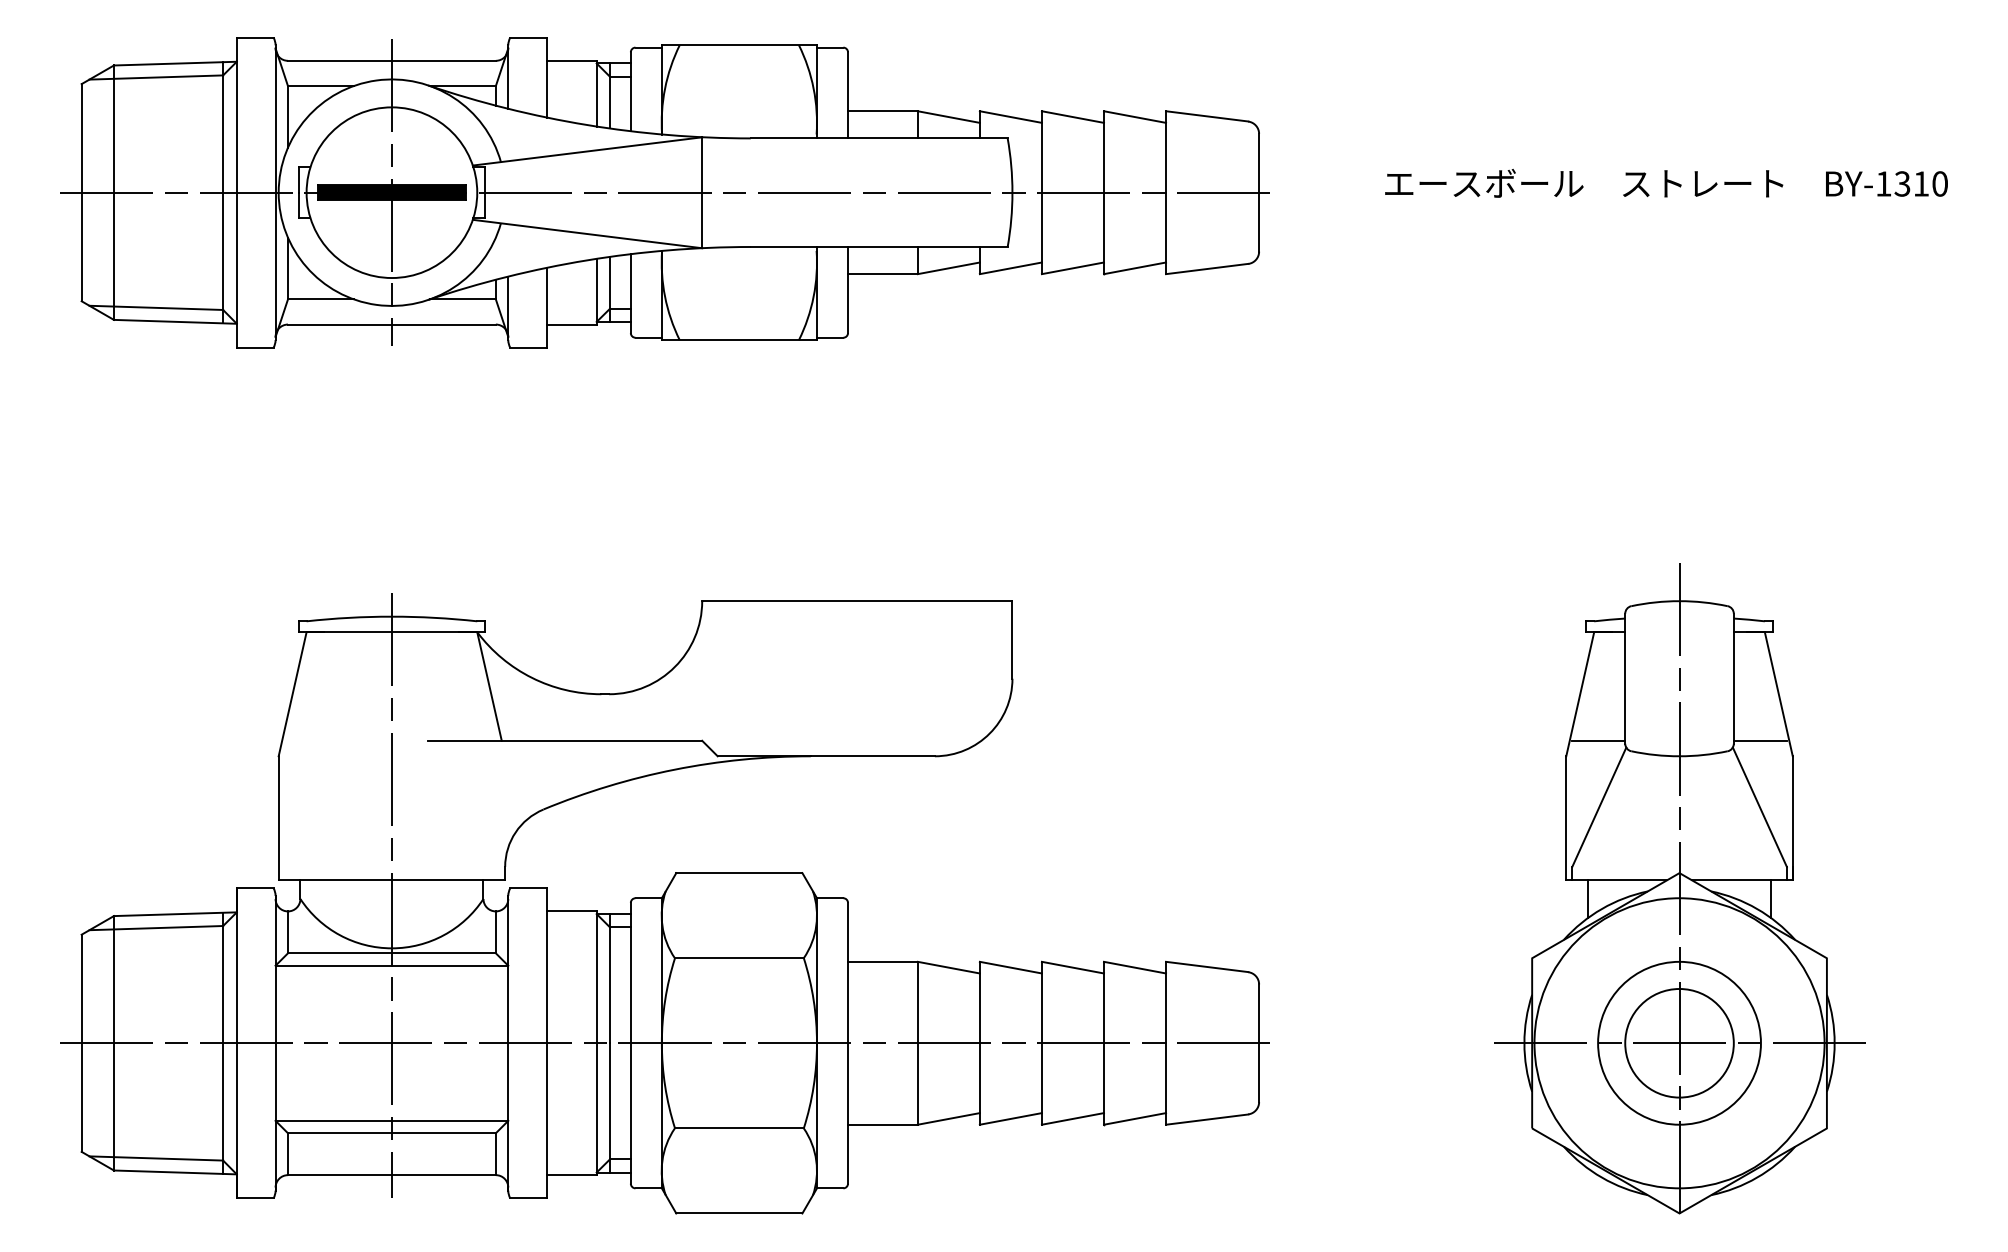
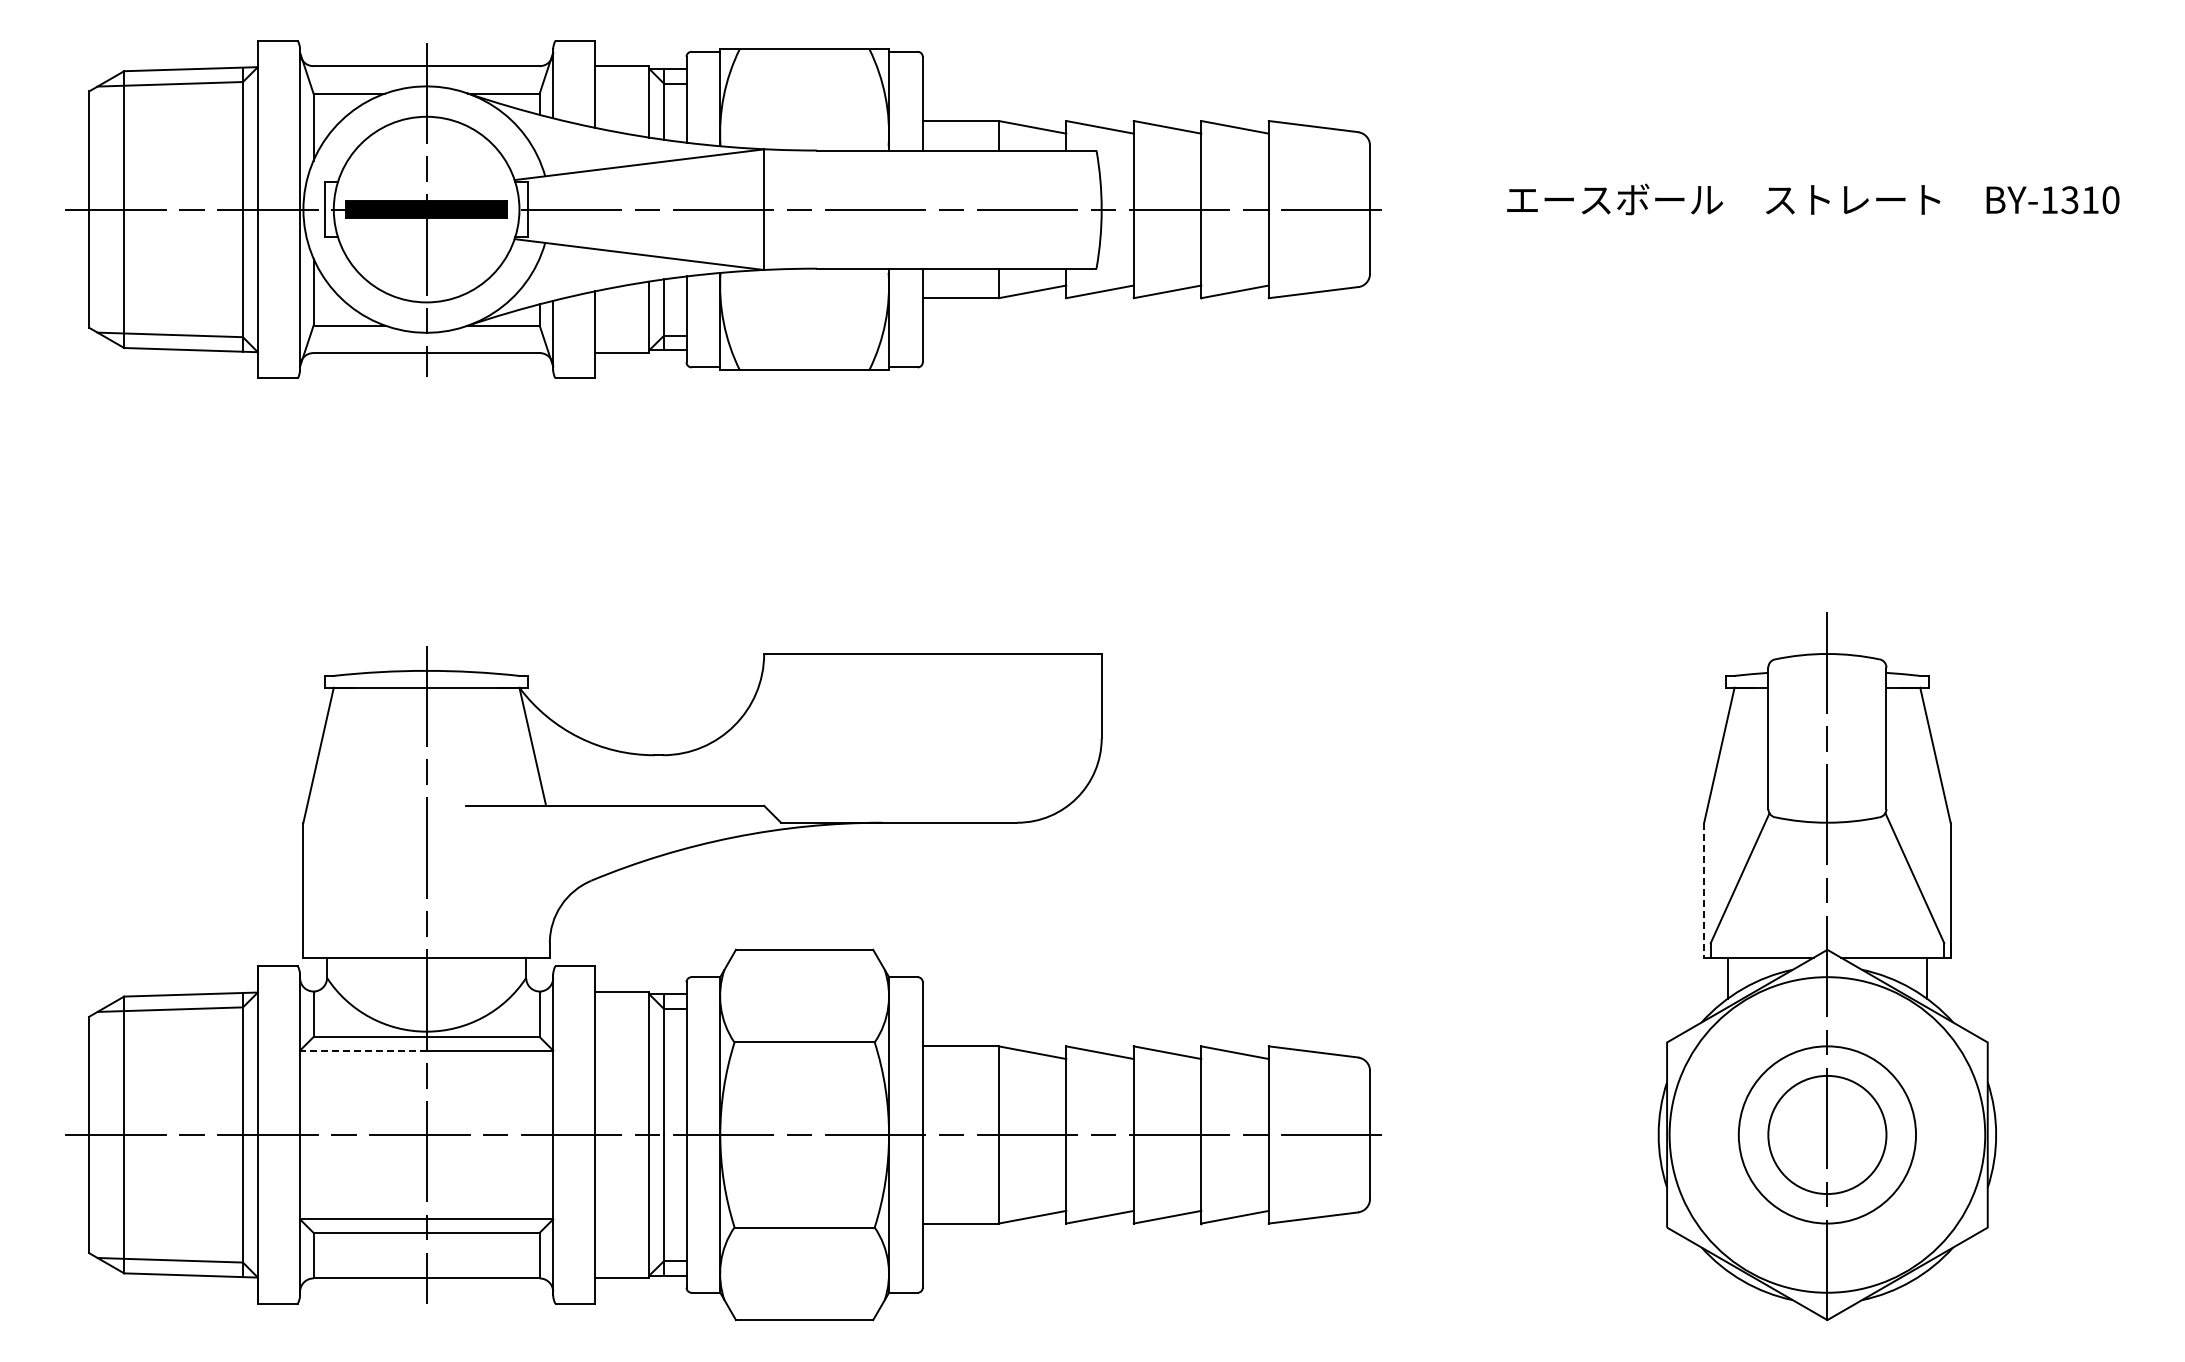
line: (1598, 740) -> (1739, 805), removed
line: (1760, 740) -> (1915, 805), removed
line: (1566, 818) -> (1704, 890), solid -> dashed
line: (332, 965) -> (362, 1050), solid -> dashed
line: (1679, 1042) -> (1827, 1134), removed

